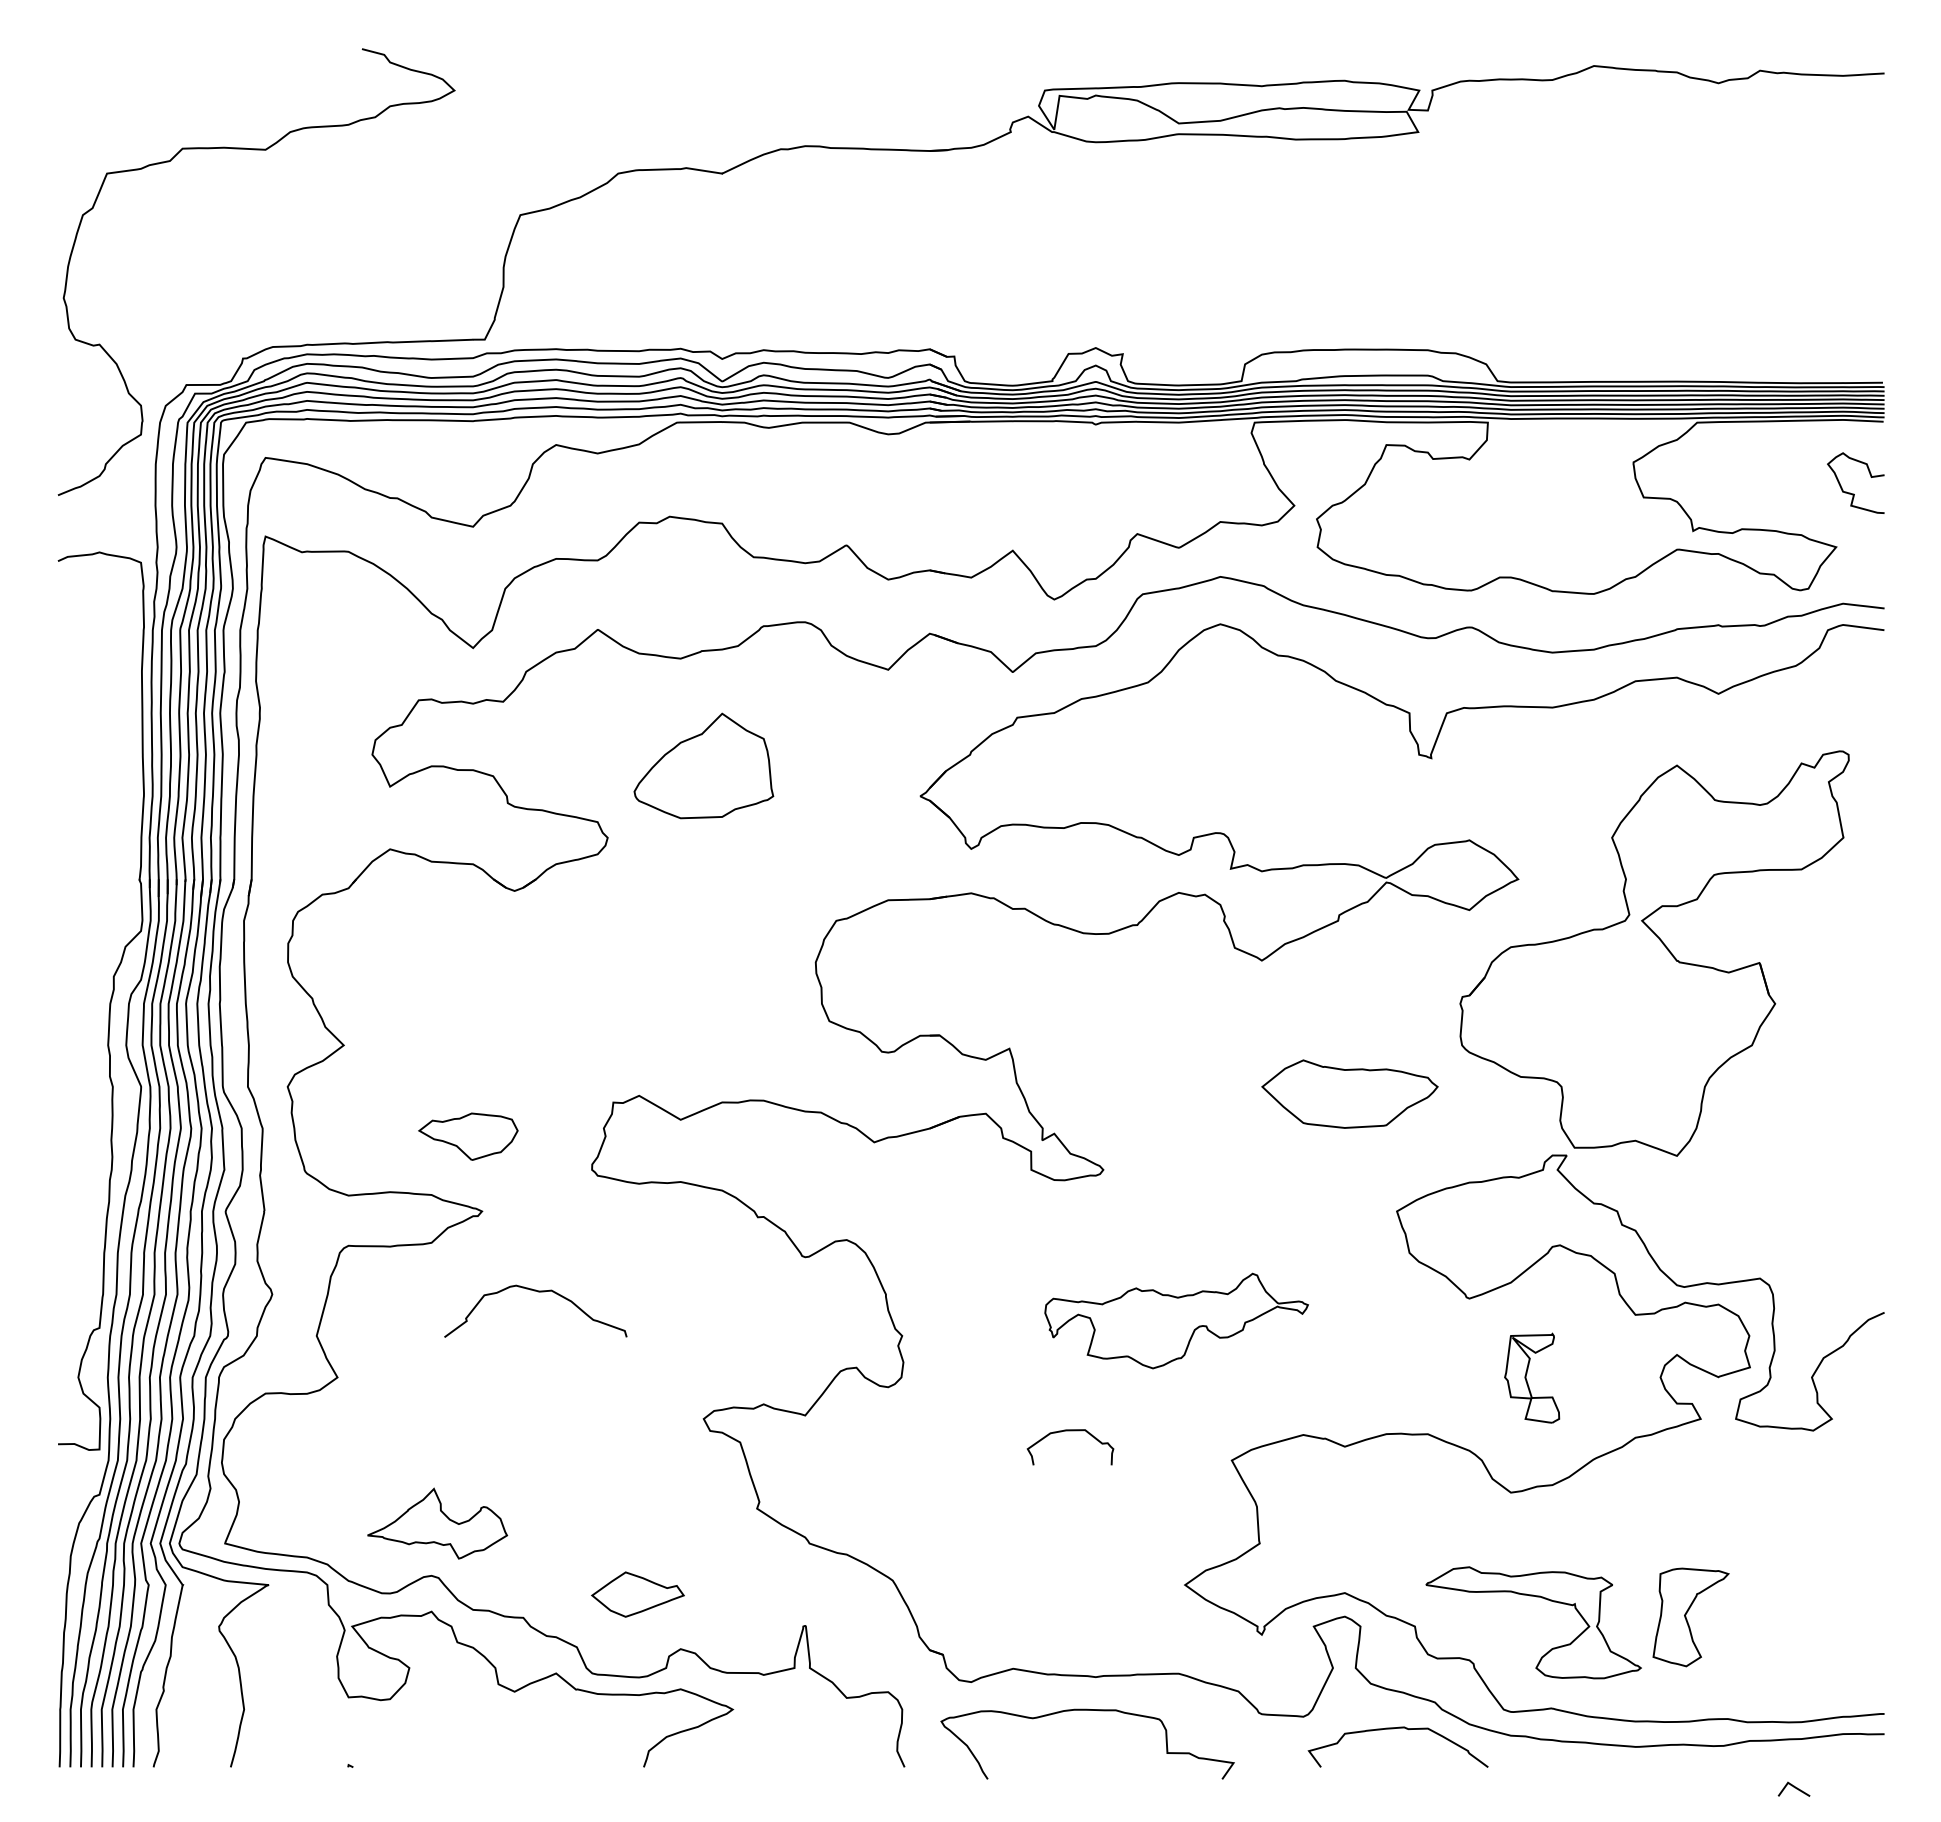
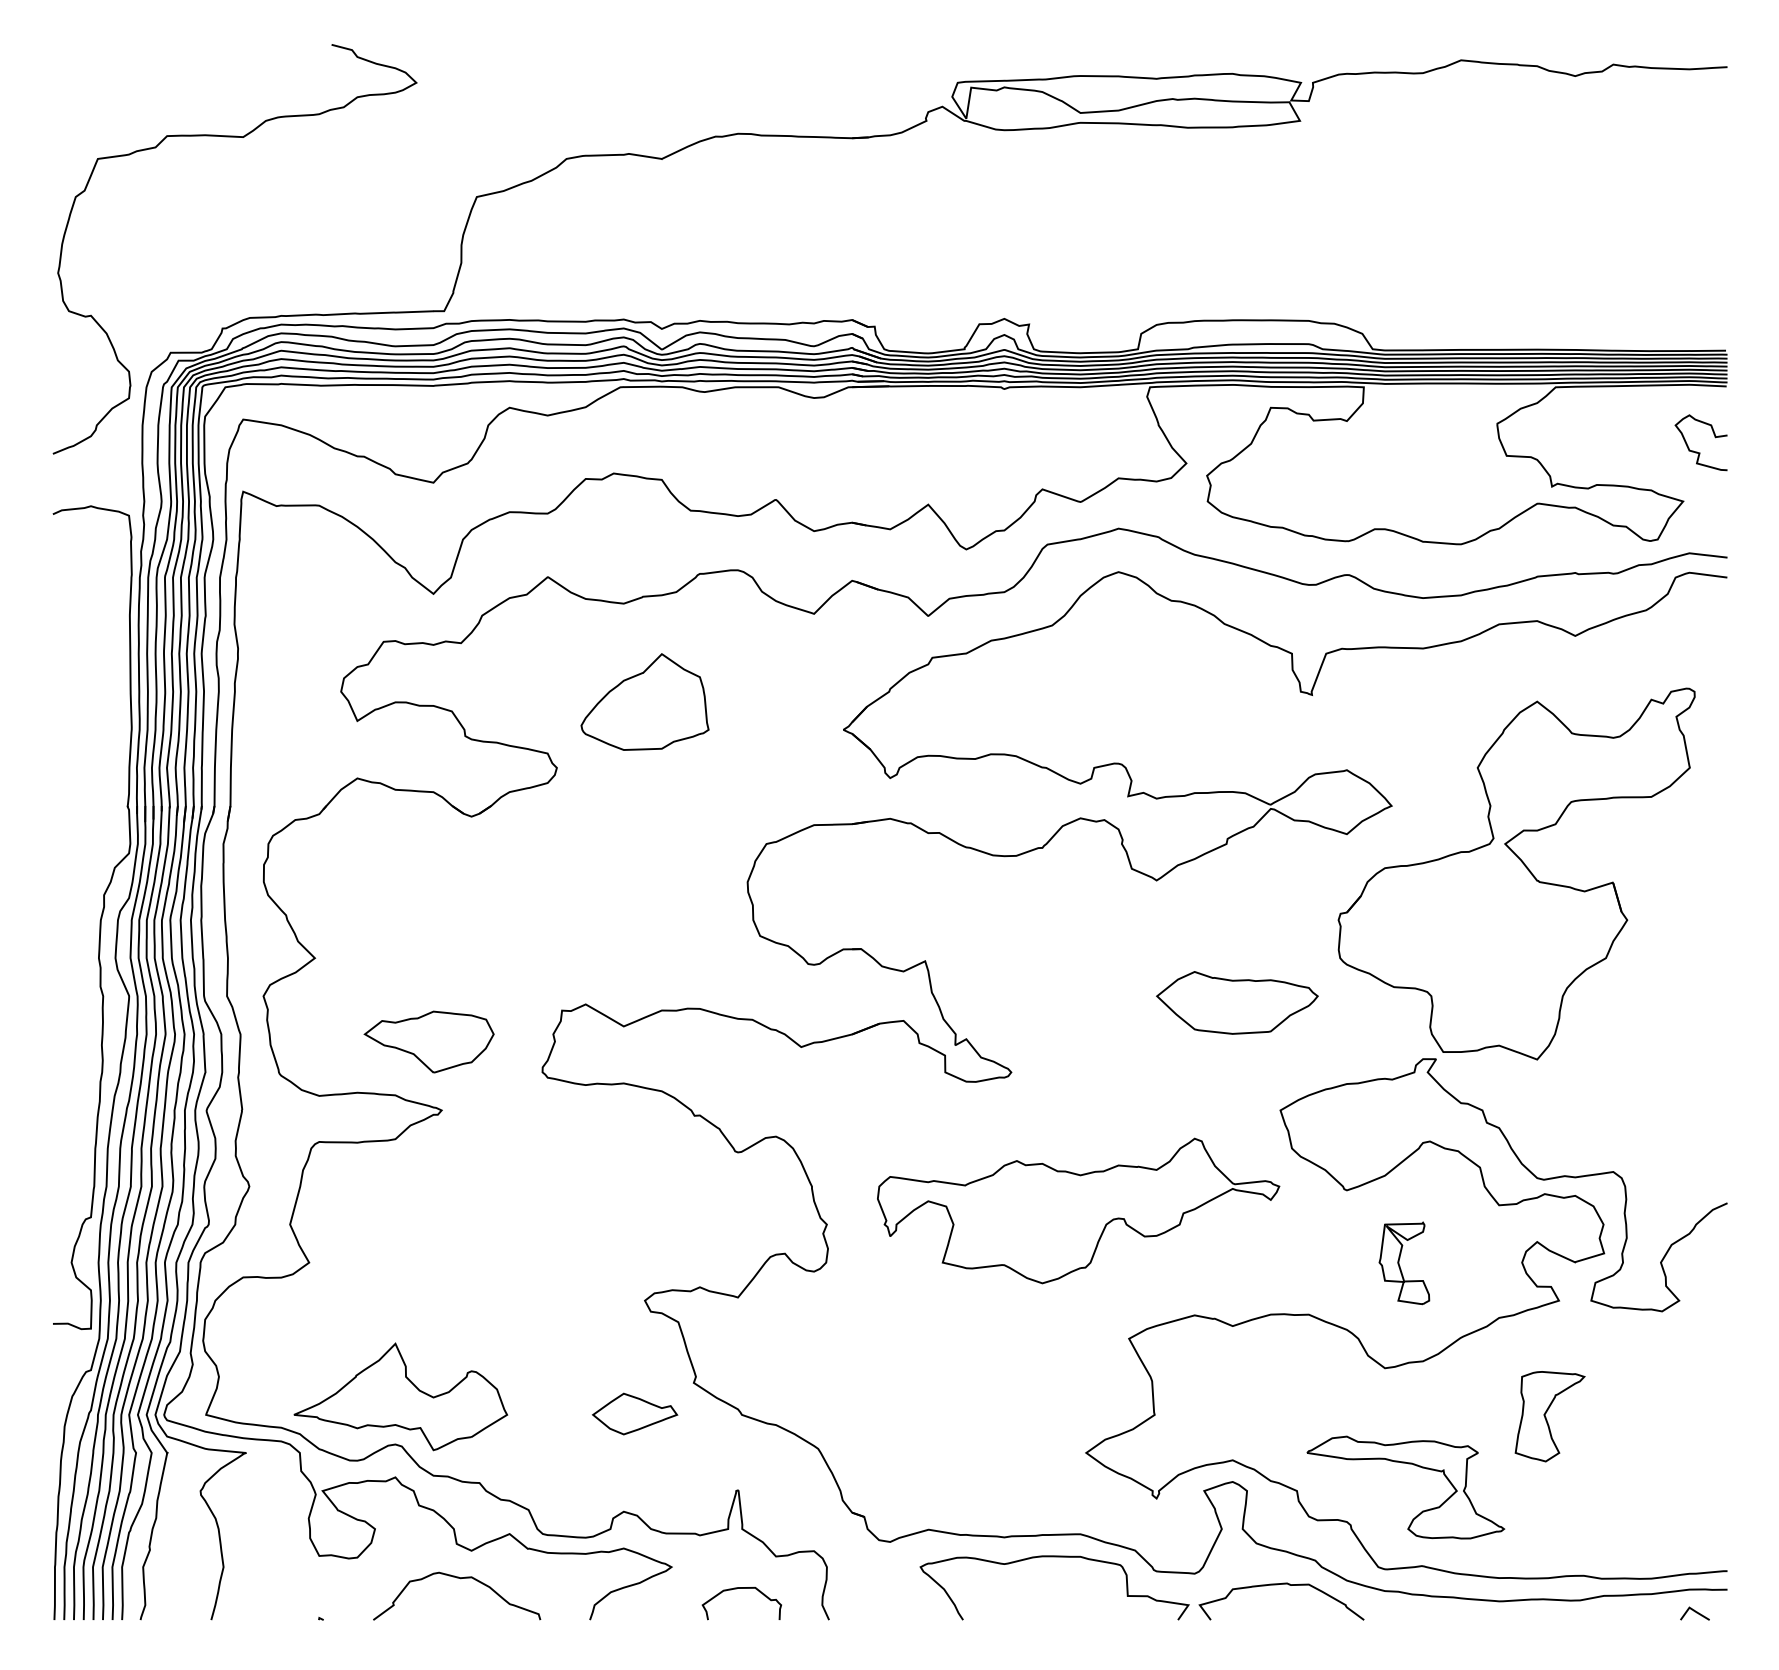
part: (468, 1136) -> (429, 1041), size x1.43
curve: (538, 1292) -> (459, 1578), moved
part: (1176, 1320) -> (1078, 1210), size x1.67
curve: (1070, 1431) -> (741, 1589), moved
part: (437, 1523) -> (400, 1396), size x1.67
part: (637, 1594) -> (634, 1413), moved
part: (1690, 1617) -> (1549, 1416), moved
curve: (1087, 1710) -> (1054, 1556), moved
line: (1793, 1787) -> (1694, 1611), moved

